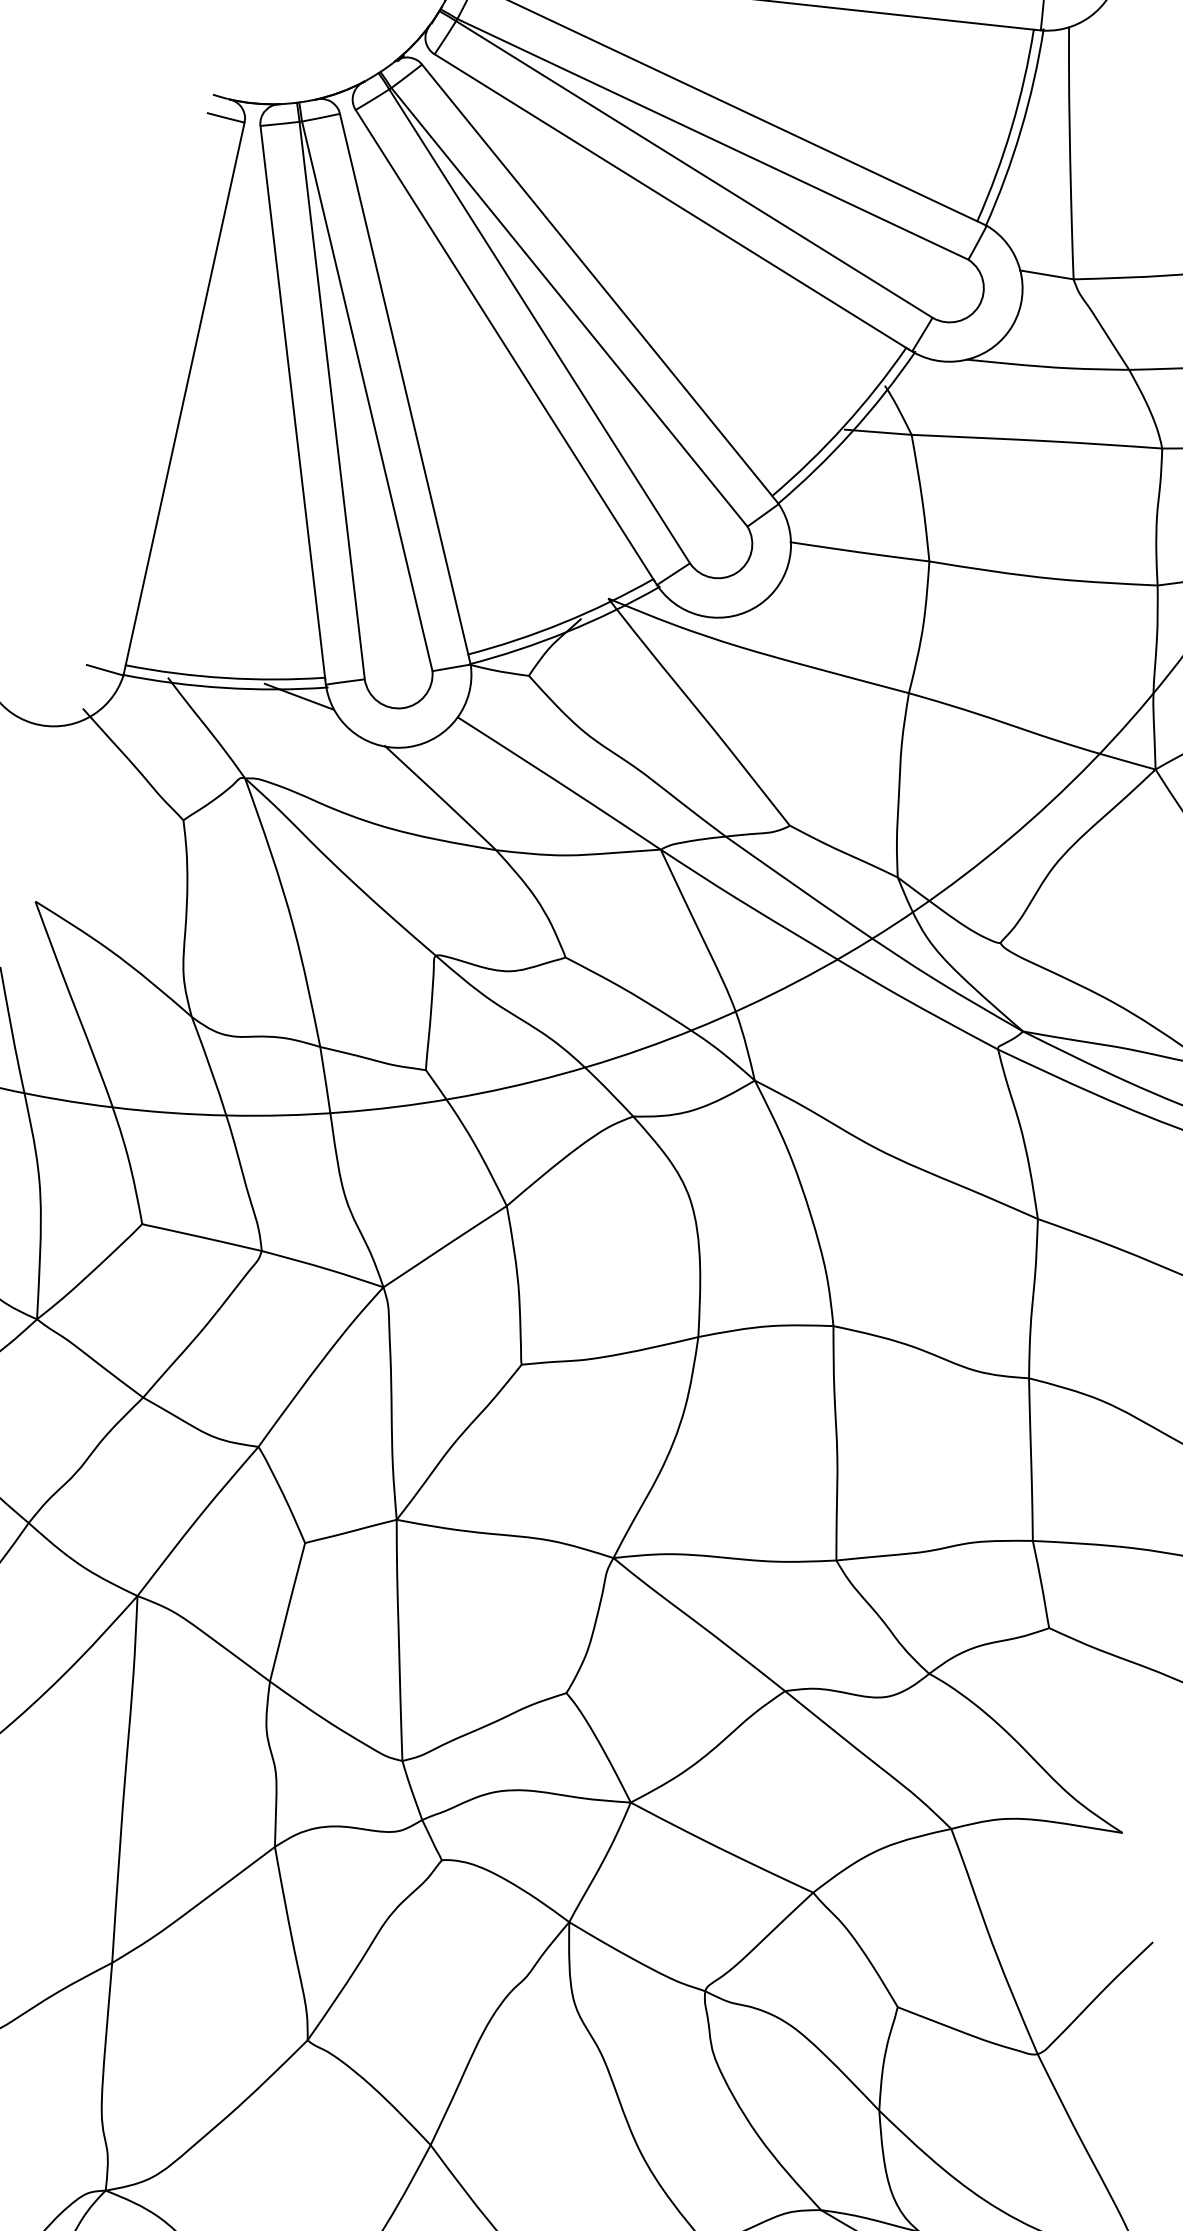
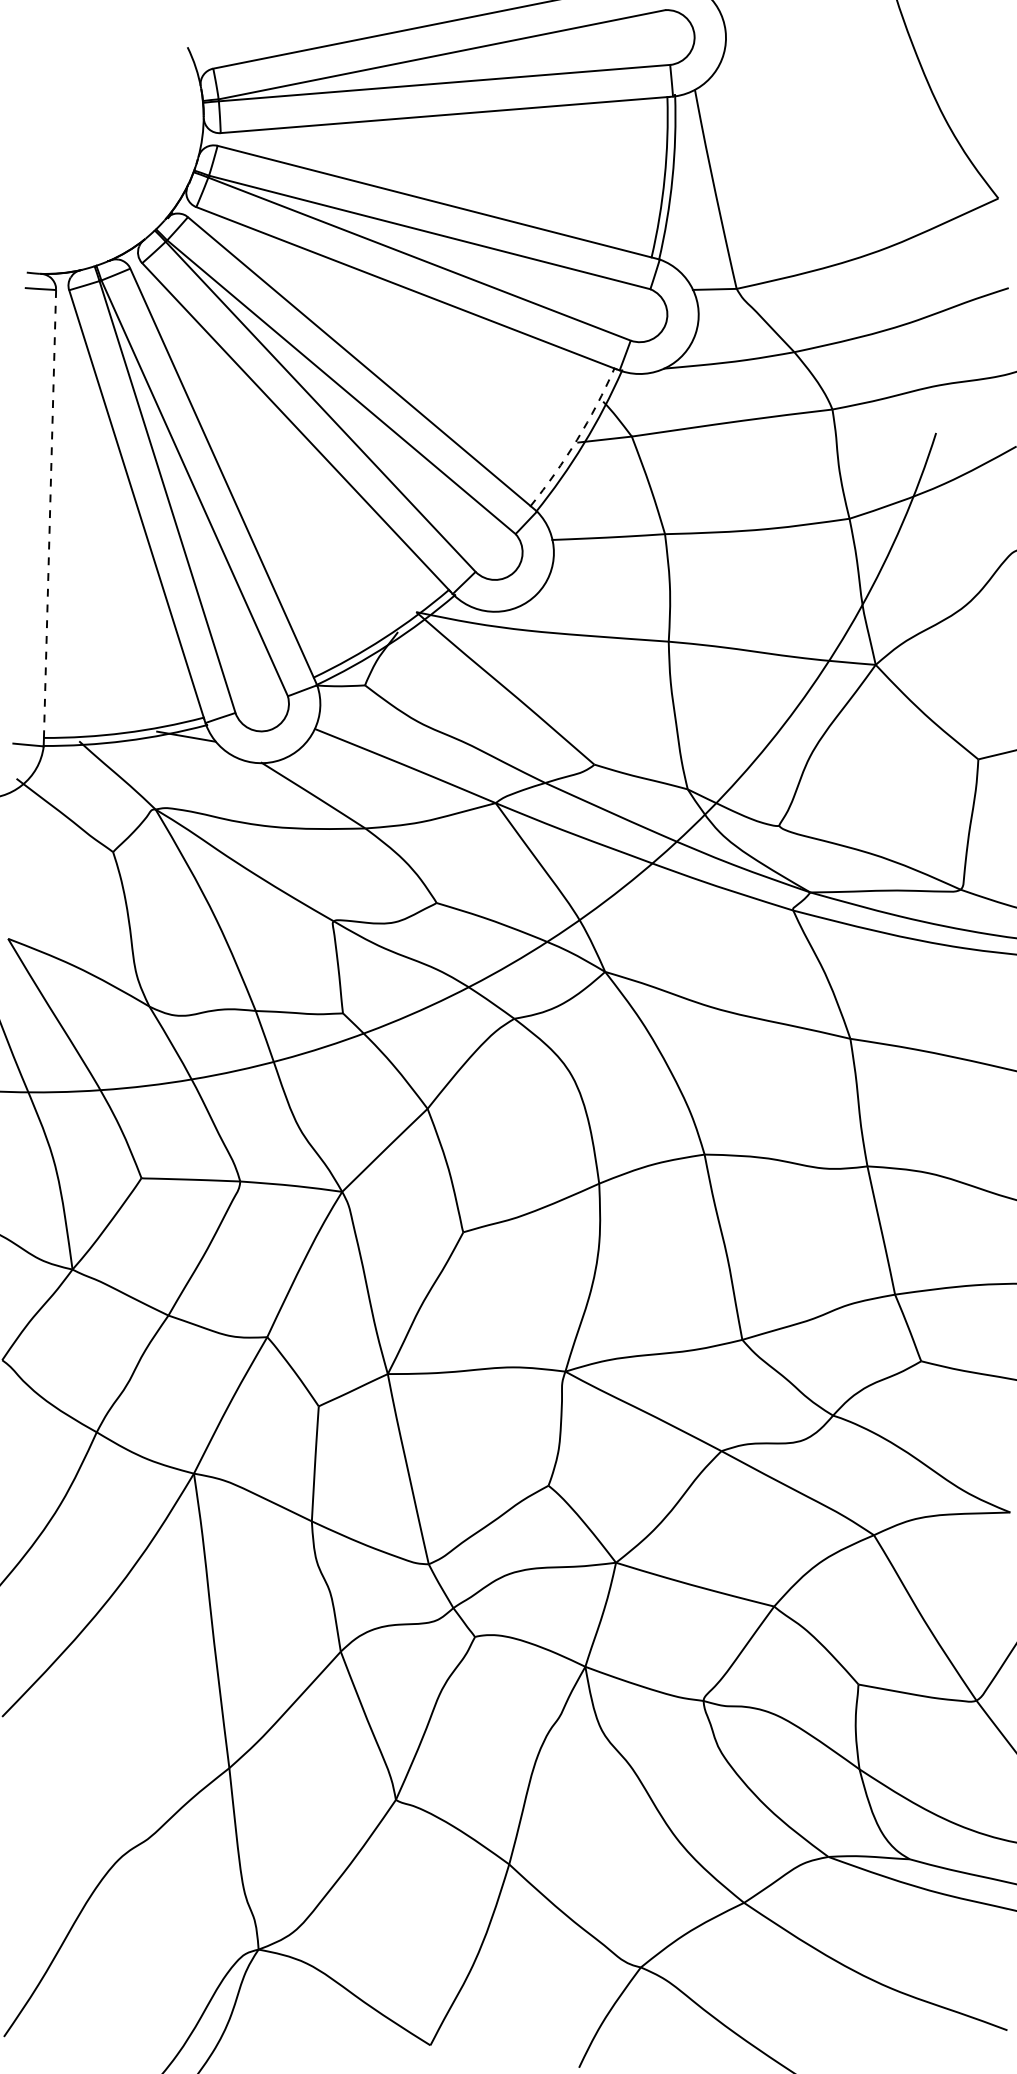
line: (185, 394) -> (50, 514), solid -> dashed
arc: (844, 427) -> (577, 440), solid -> dashed

